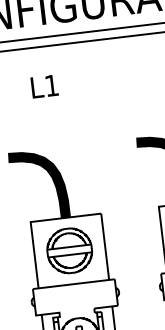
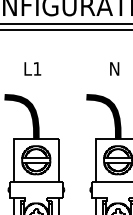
text: (44, 85) -> (32, 68), moved

